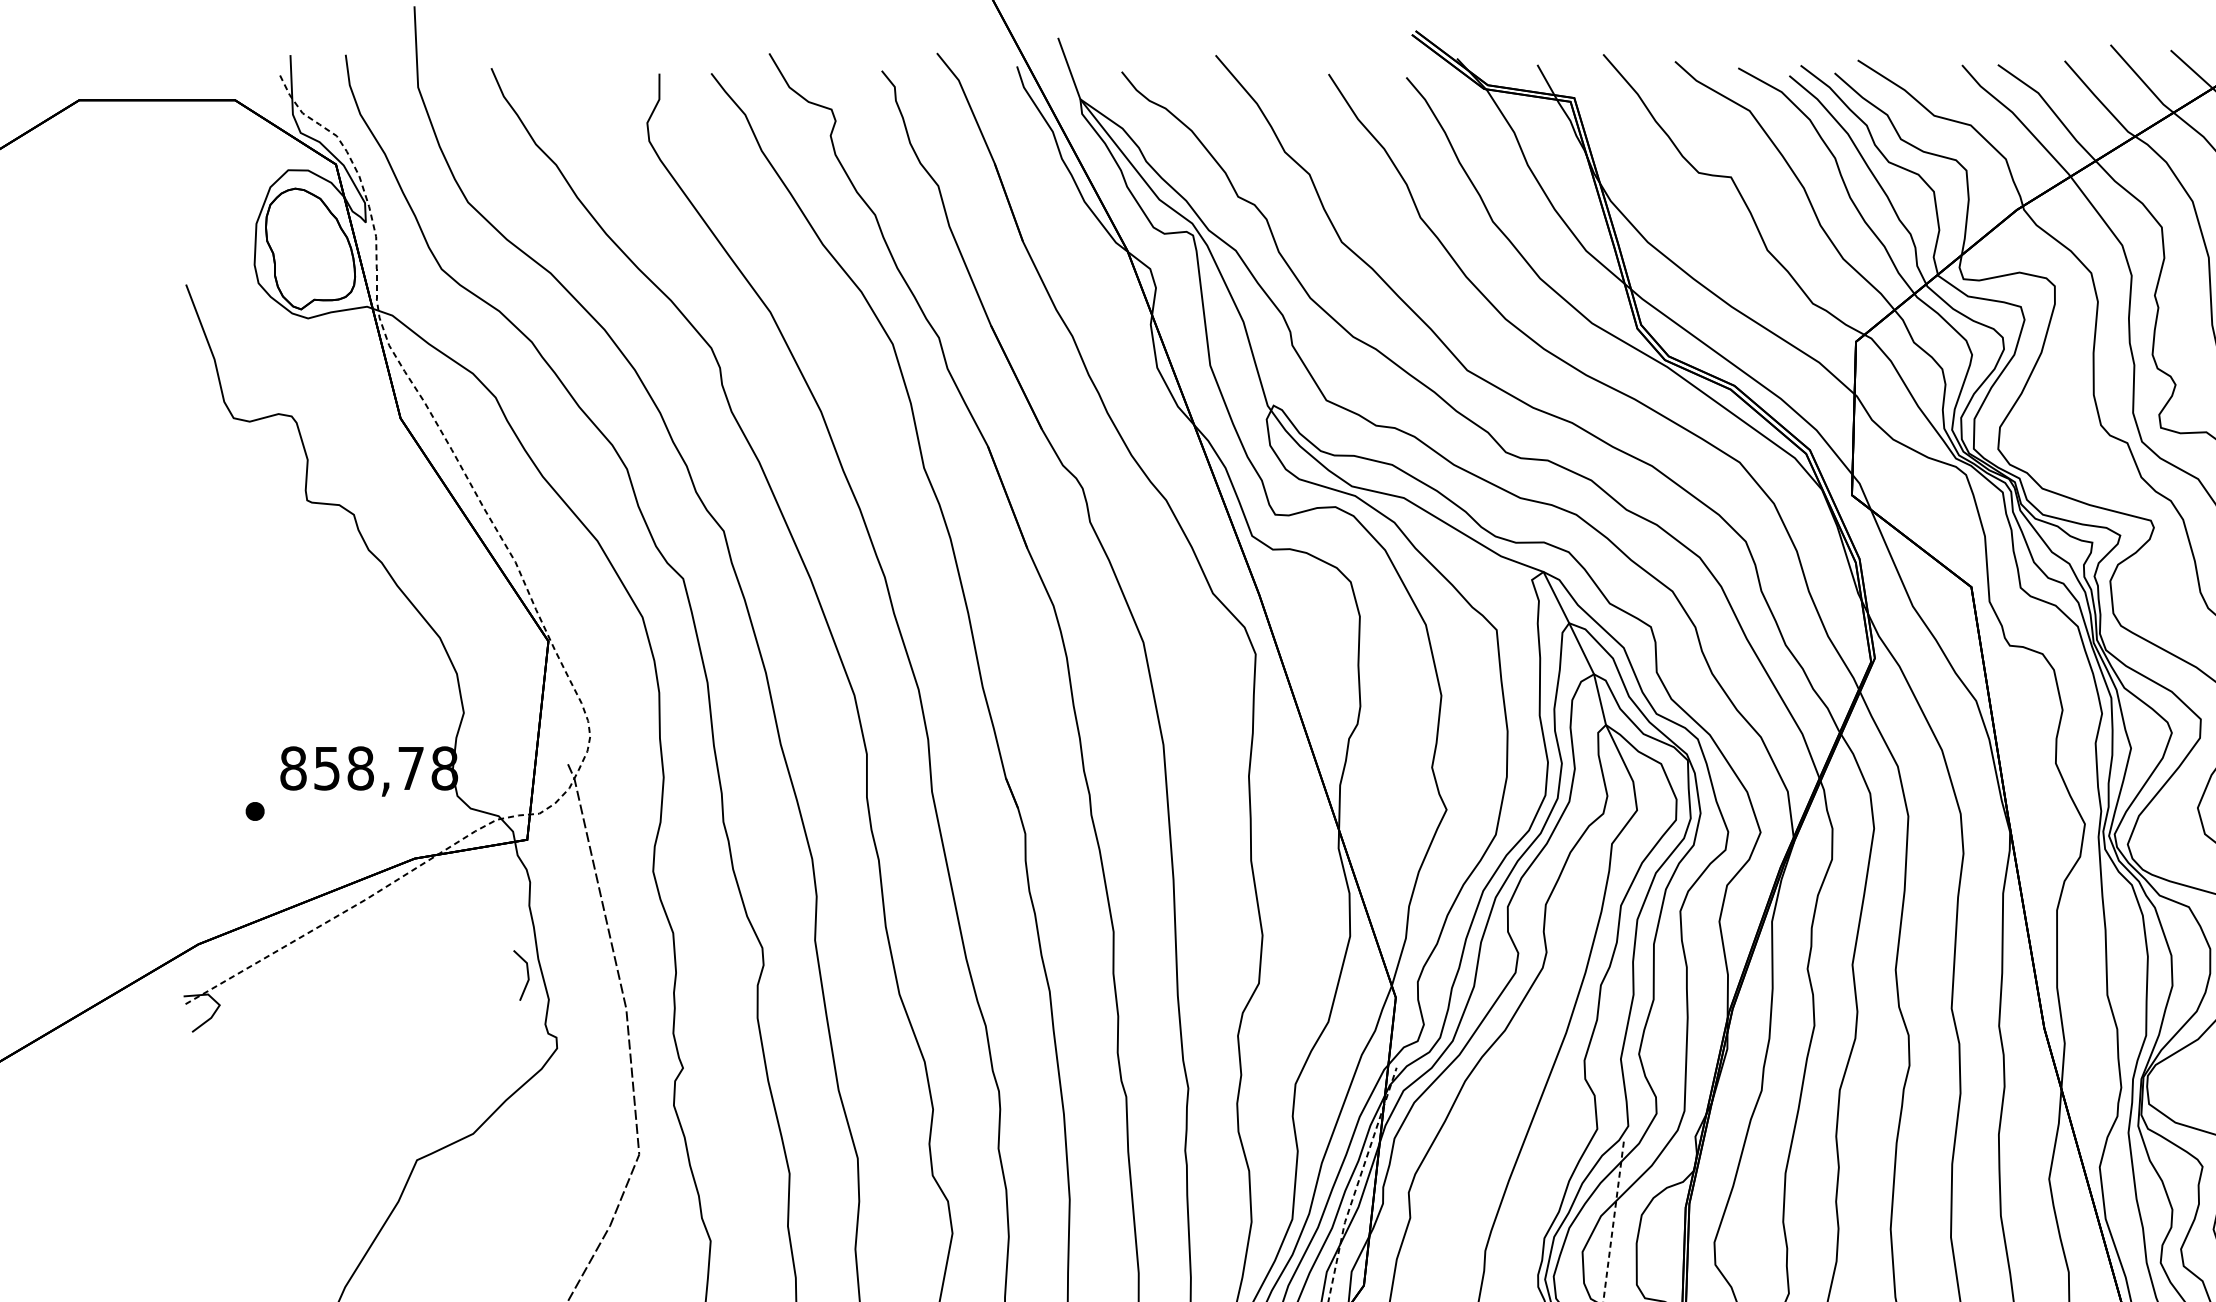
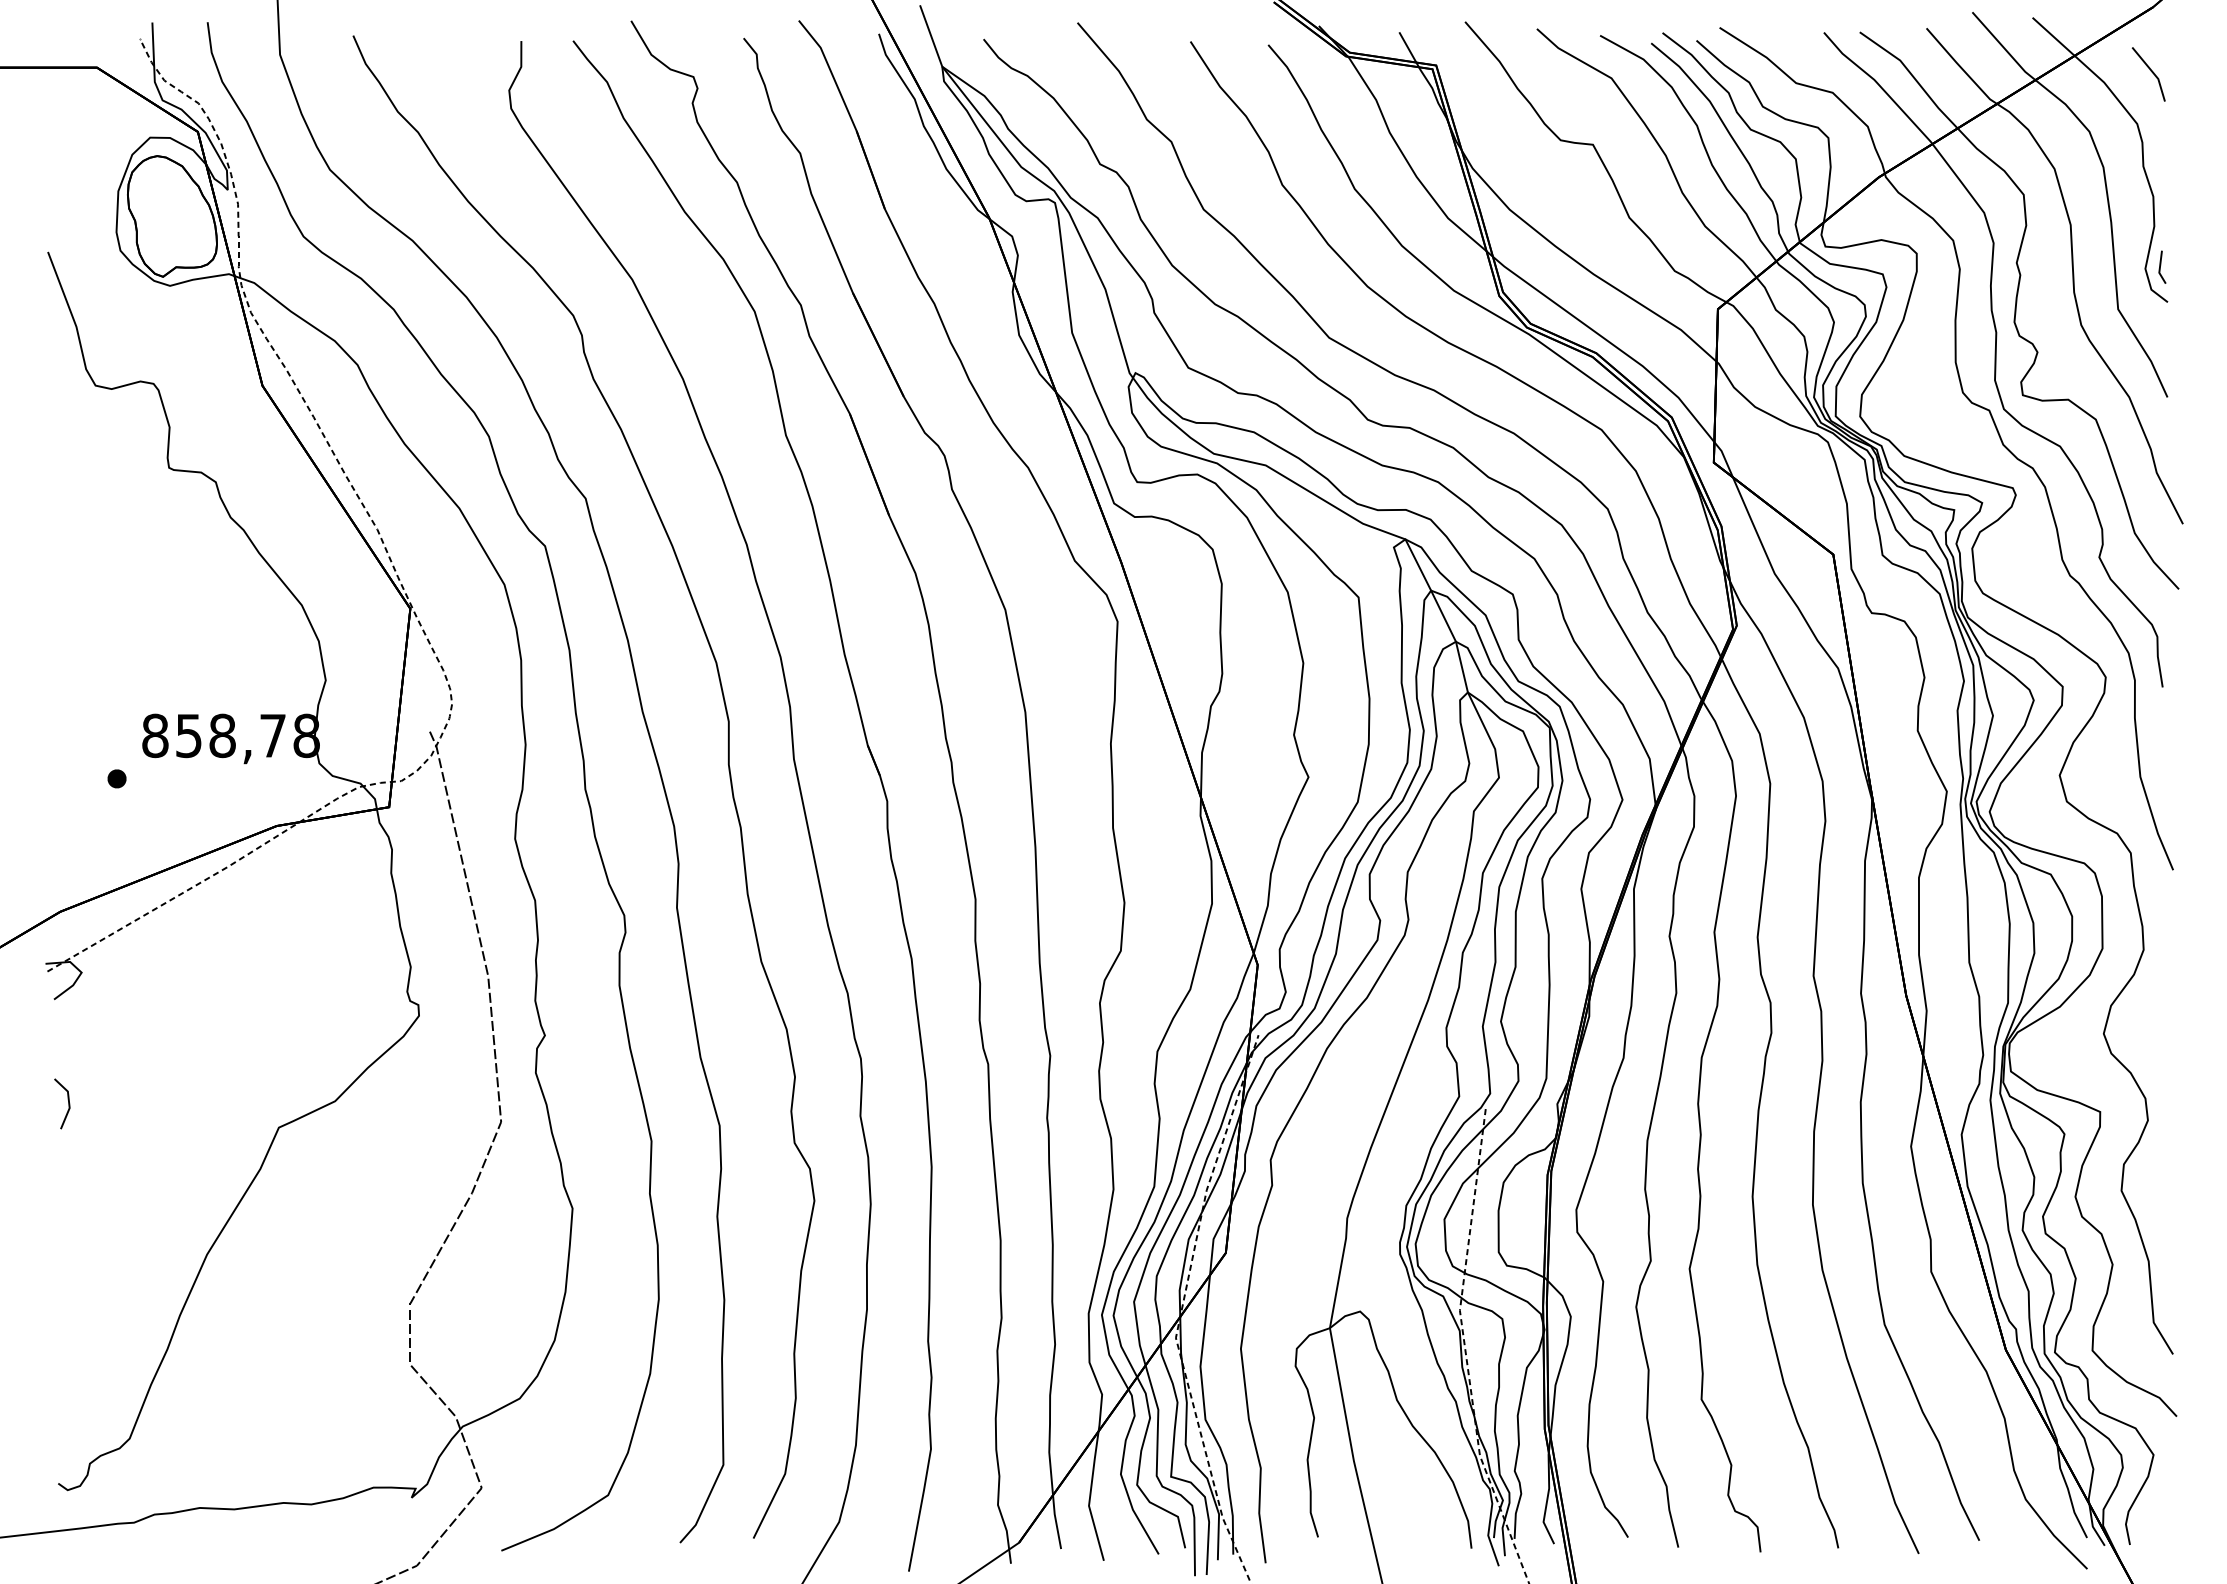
line: (527, 975) -> (68, 1103), moved

